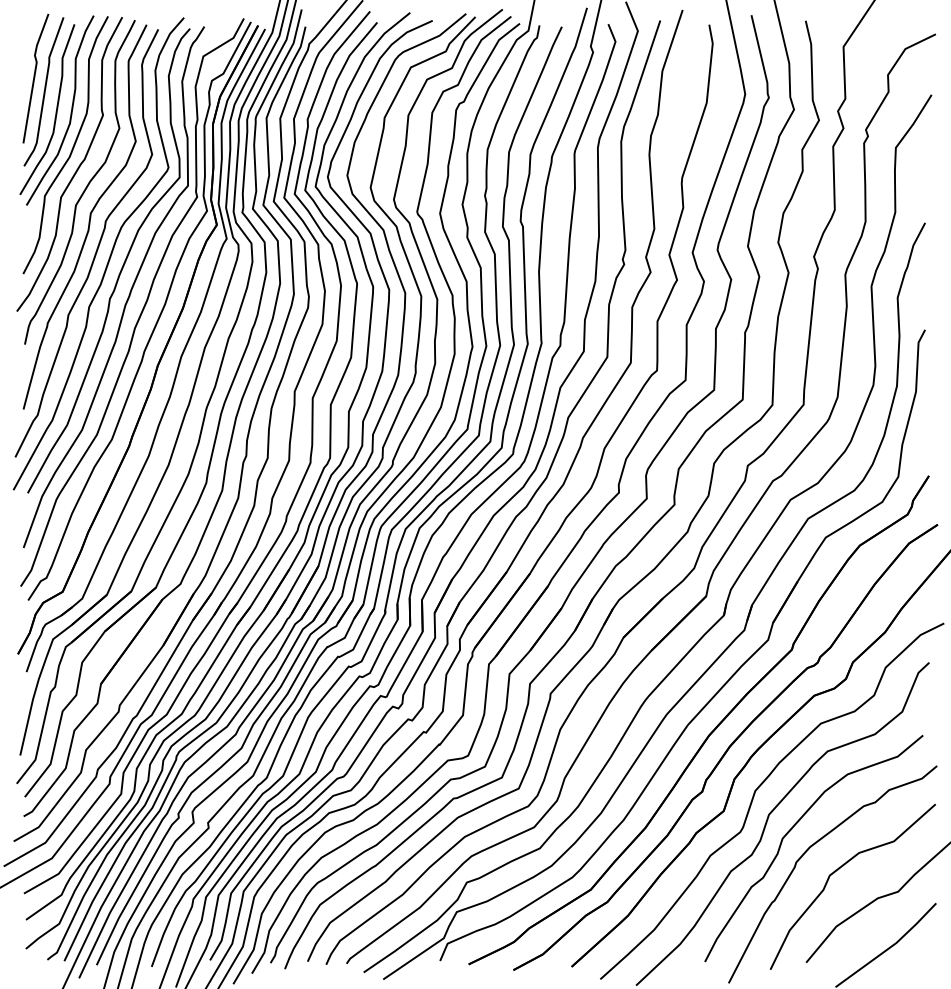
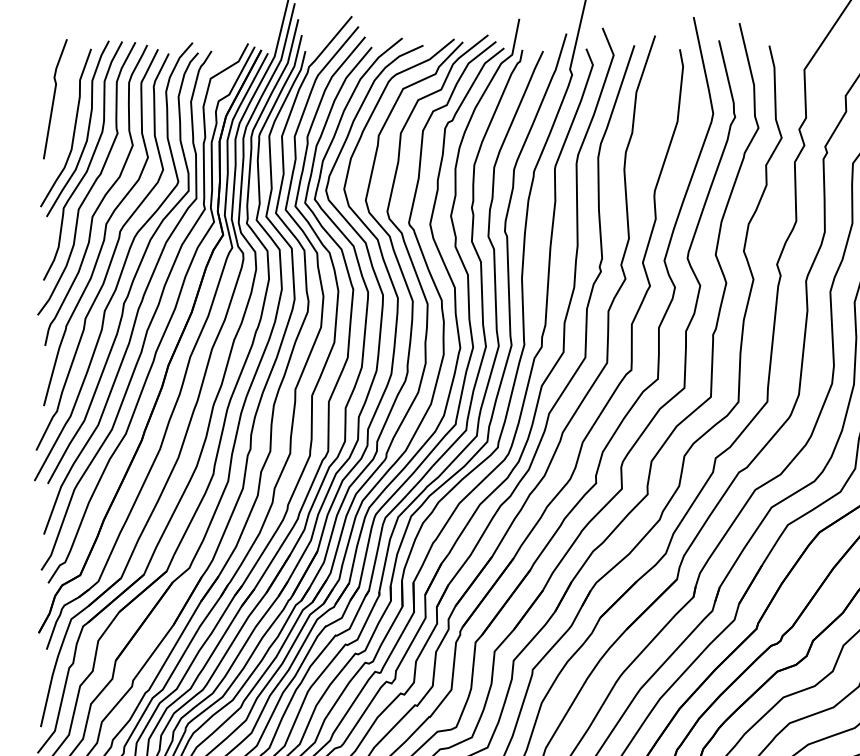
curve: (43, 91) -> (62, 111), removed

